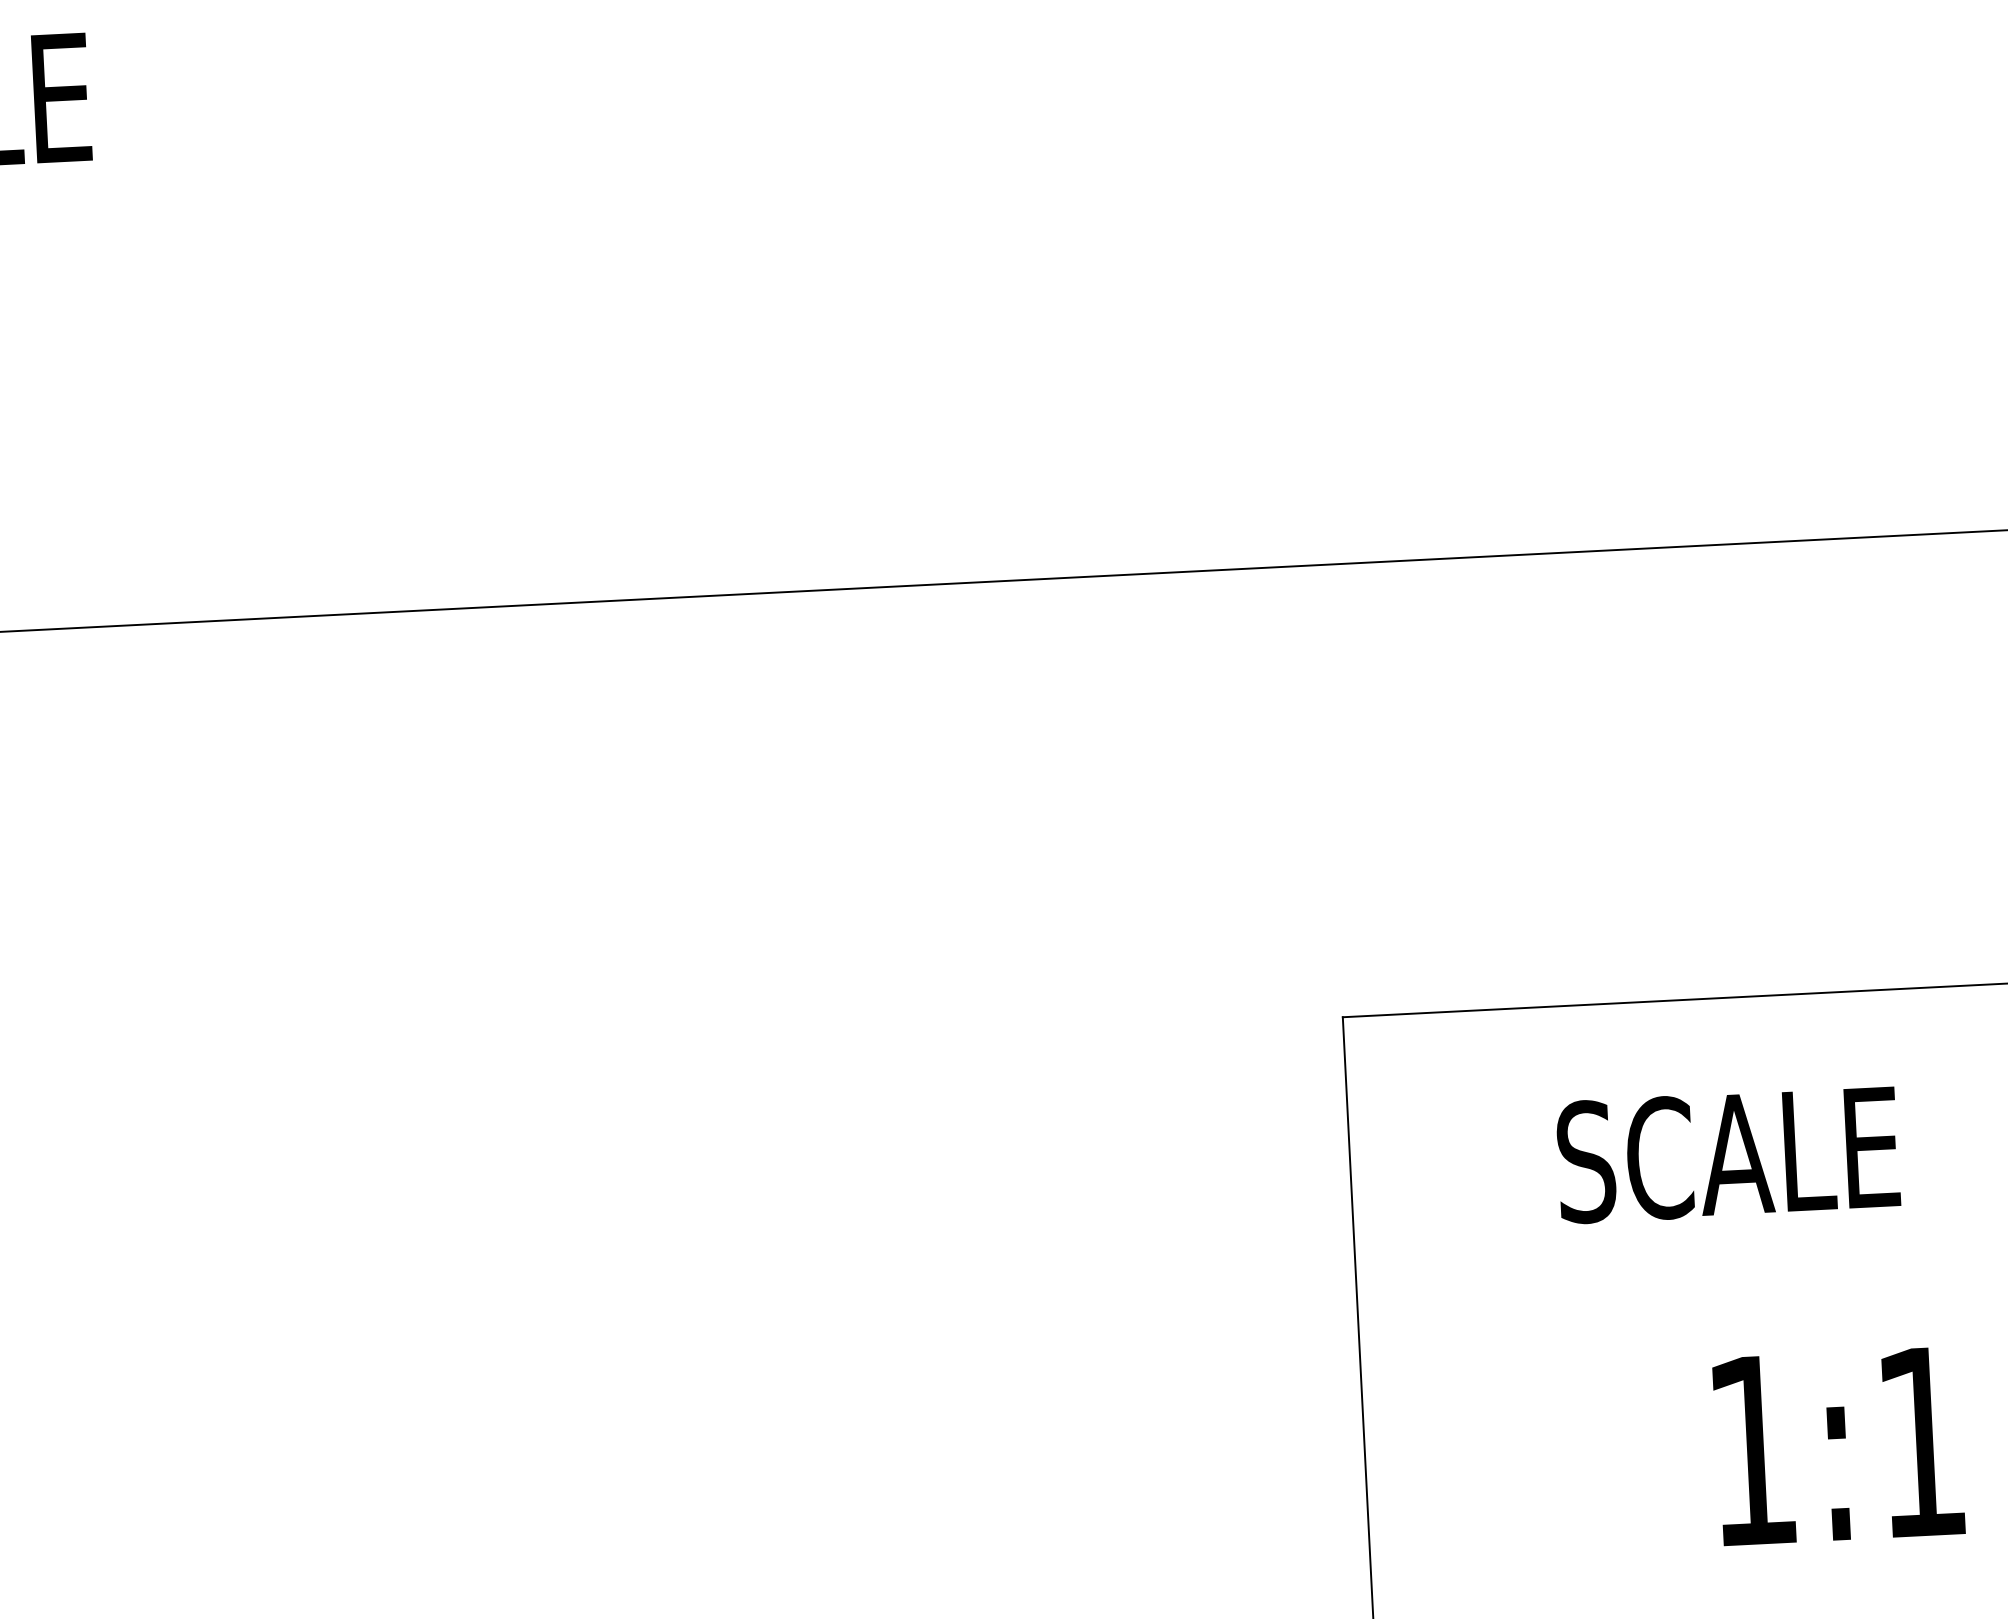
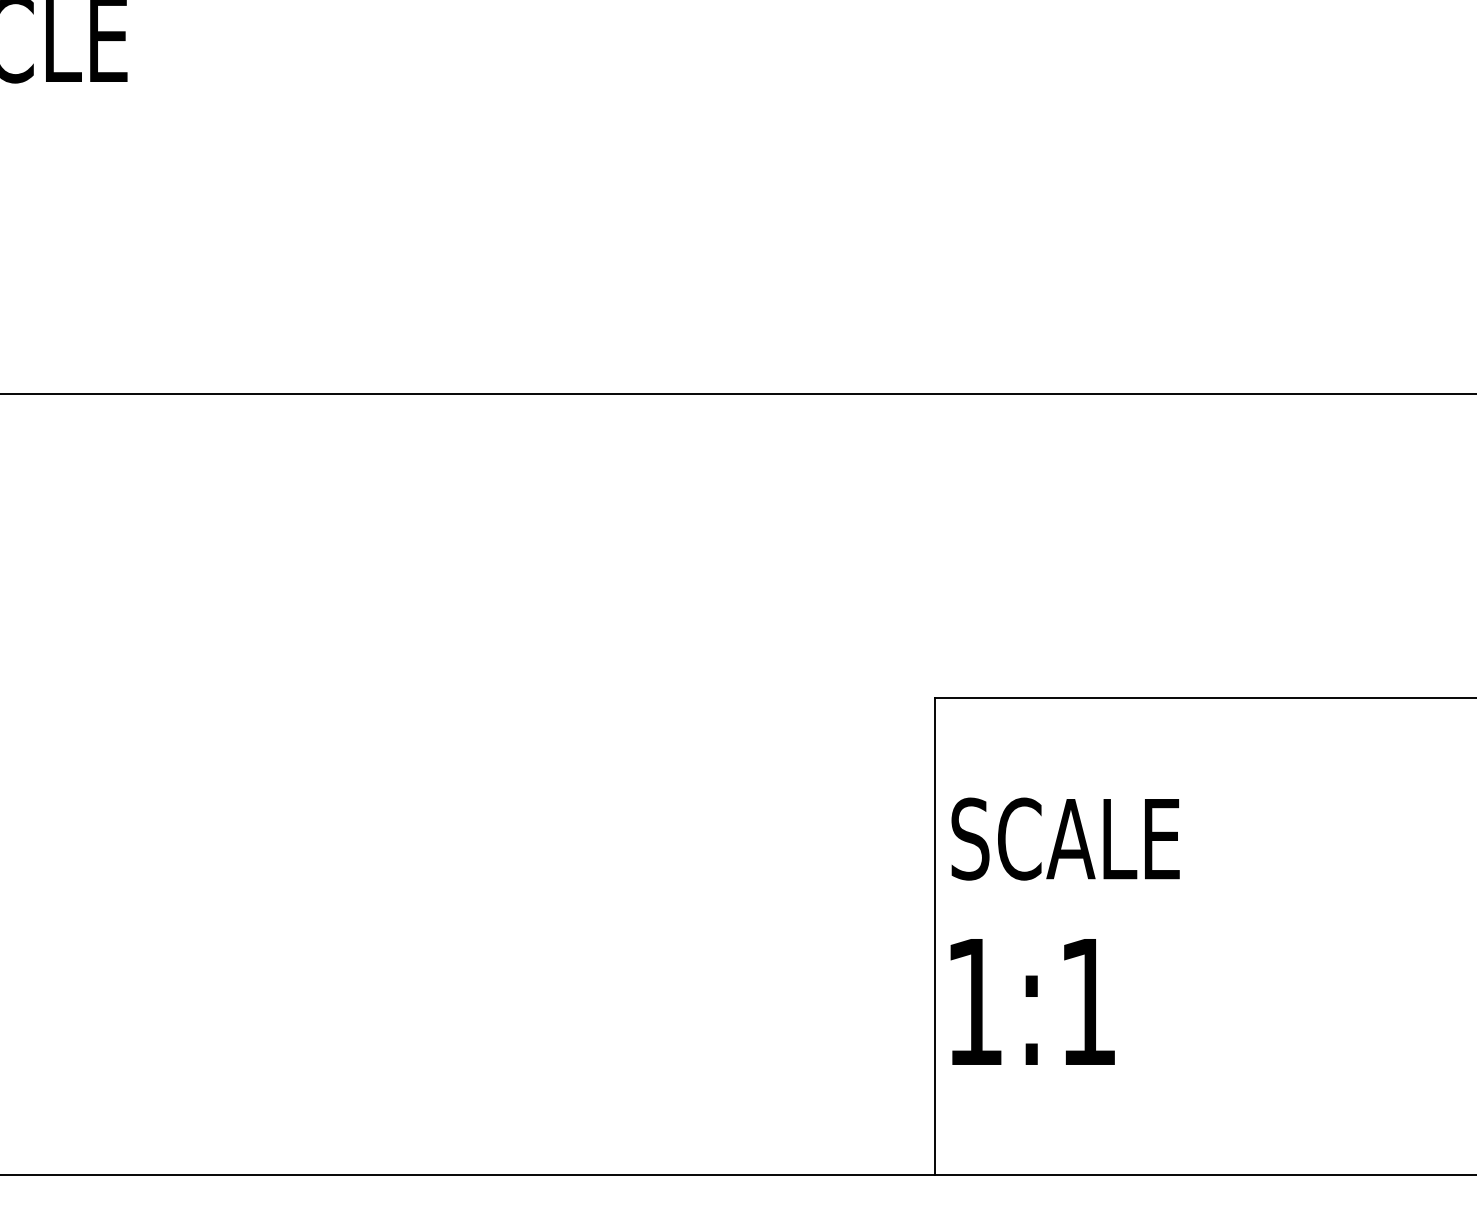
text: (1728, 1153) -> (1065, 838), moved
text: (1838, 1445) -> (1032, 1001), moved

